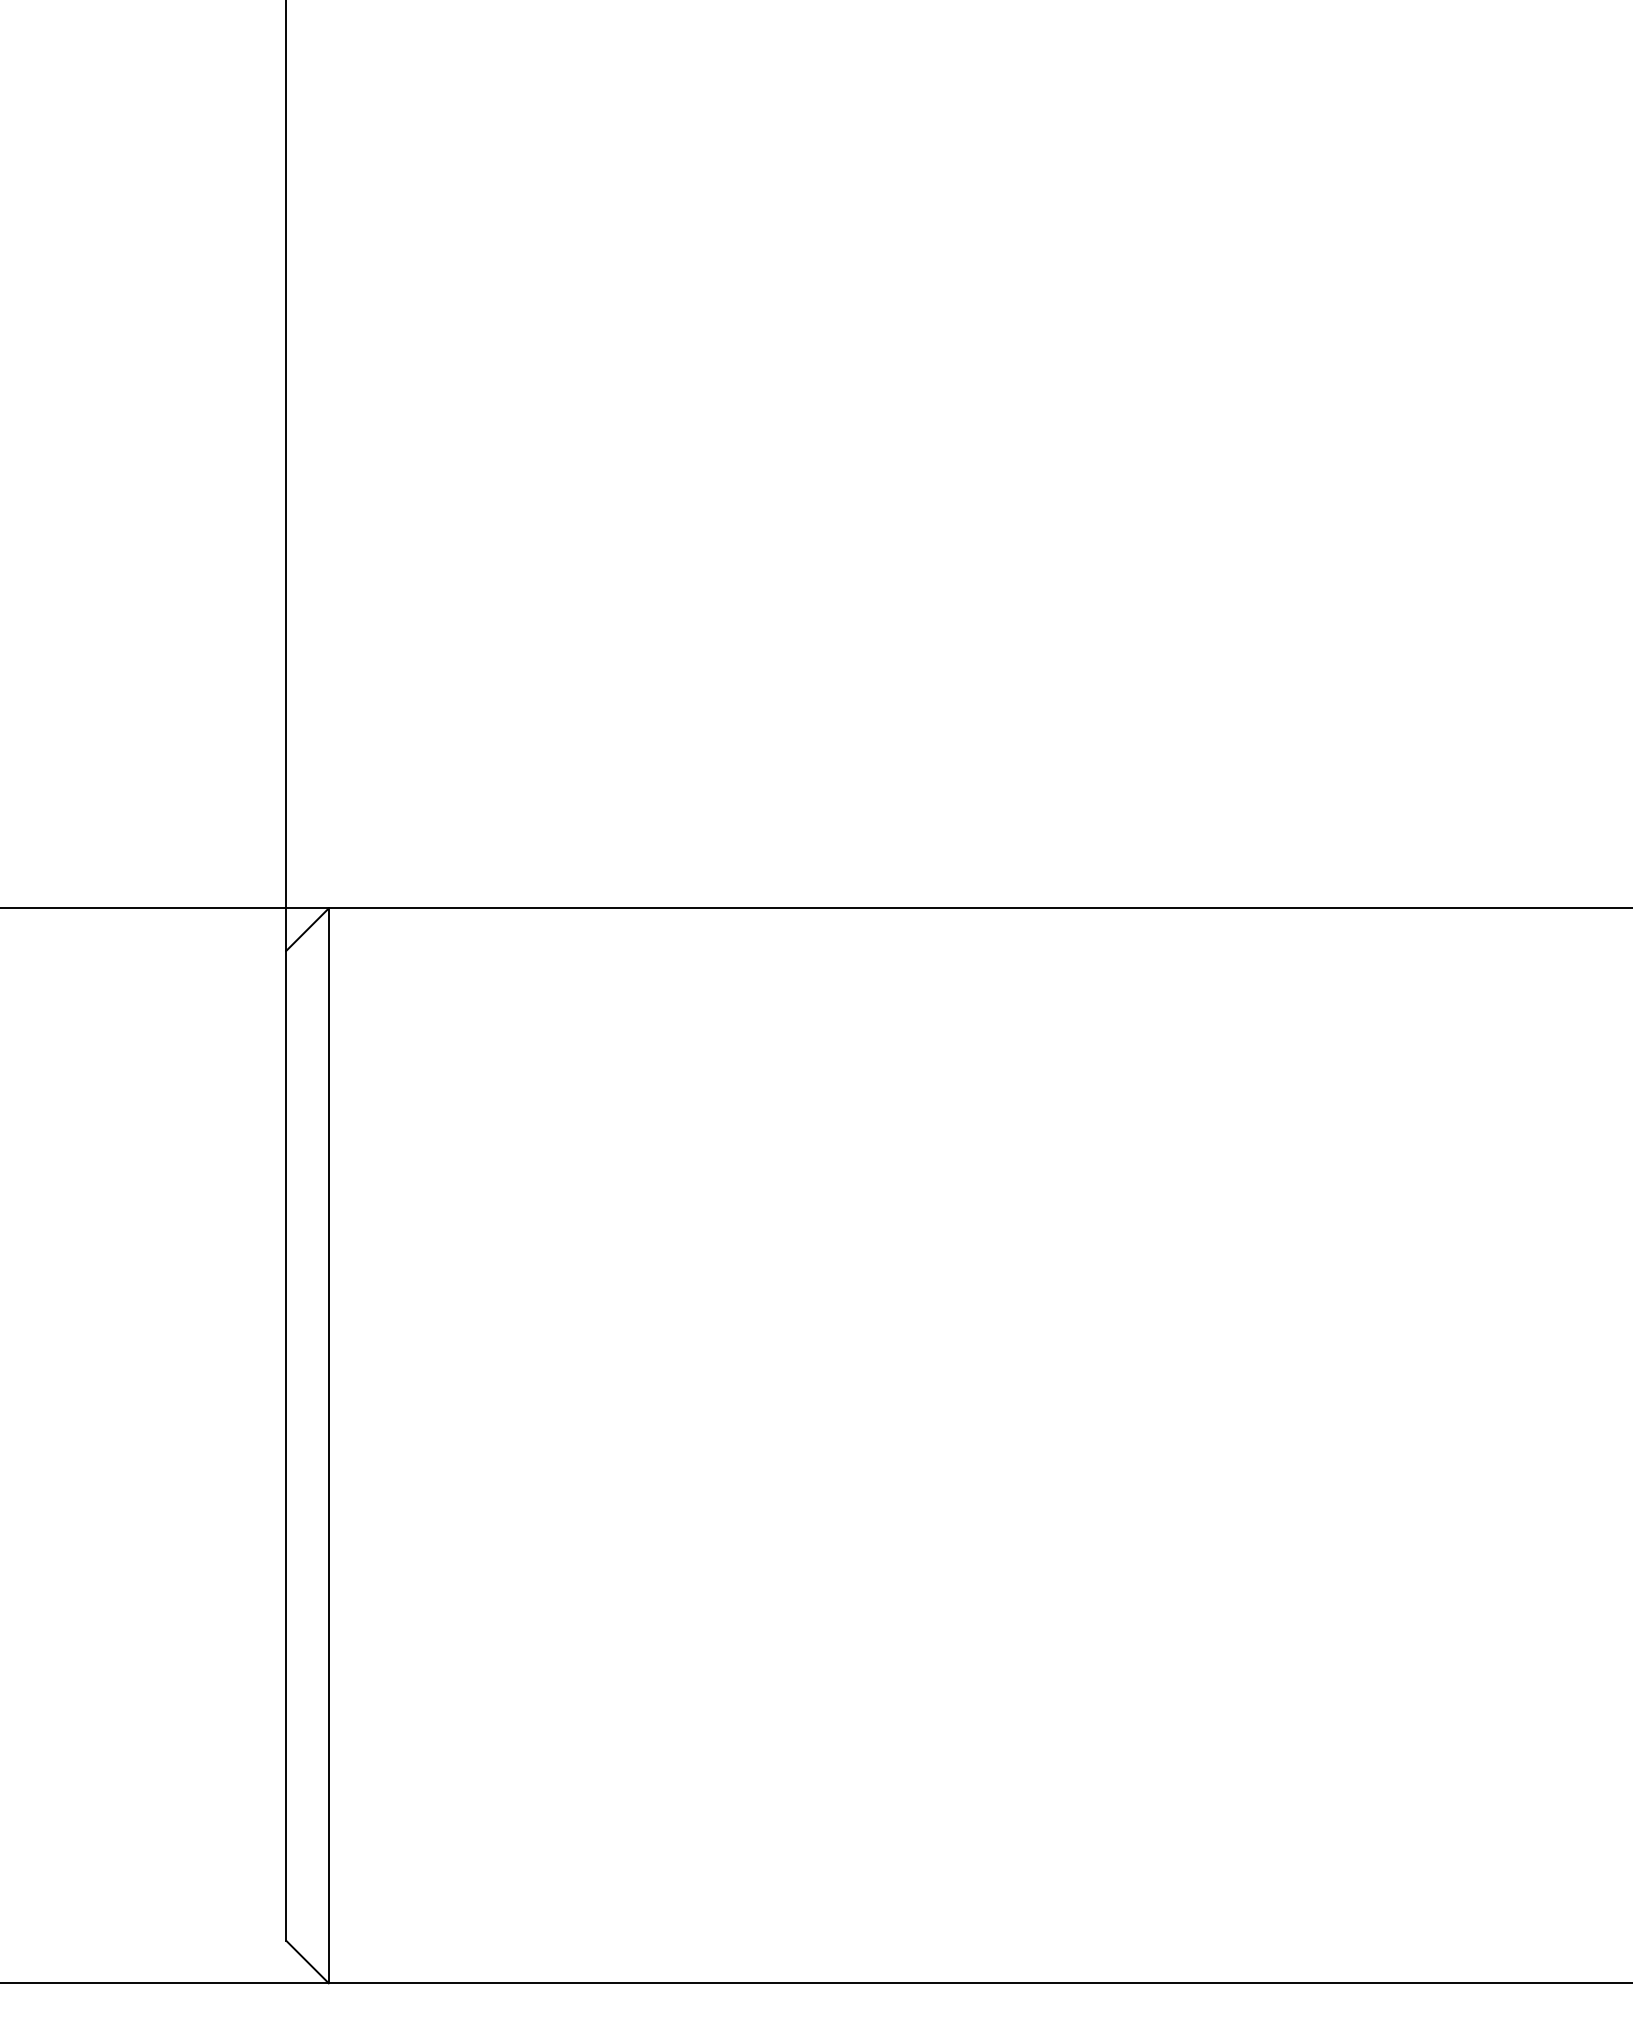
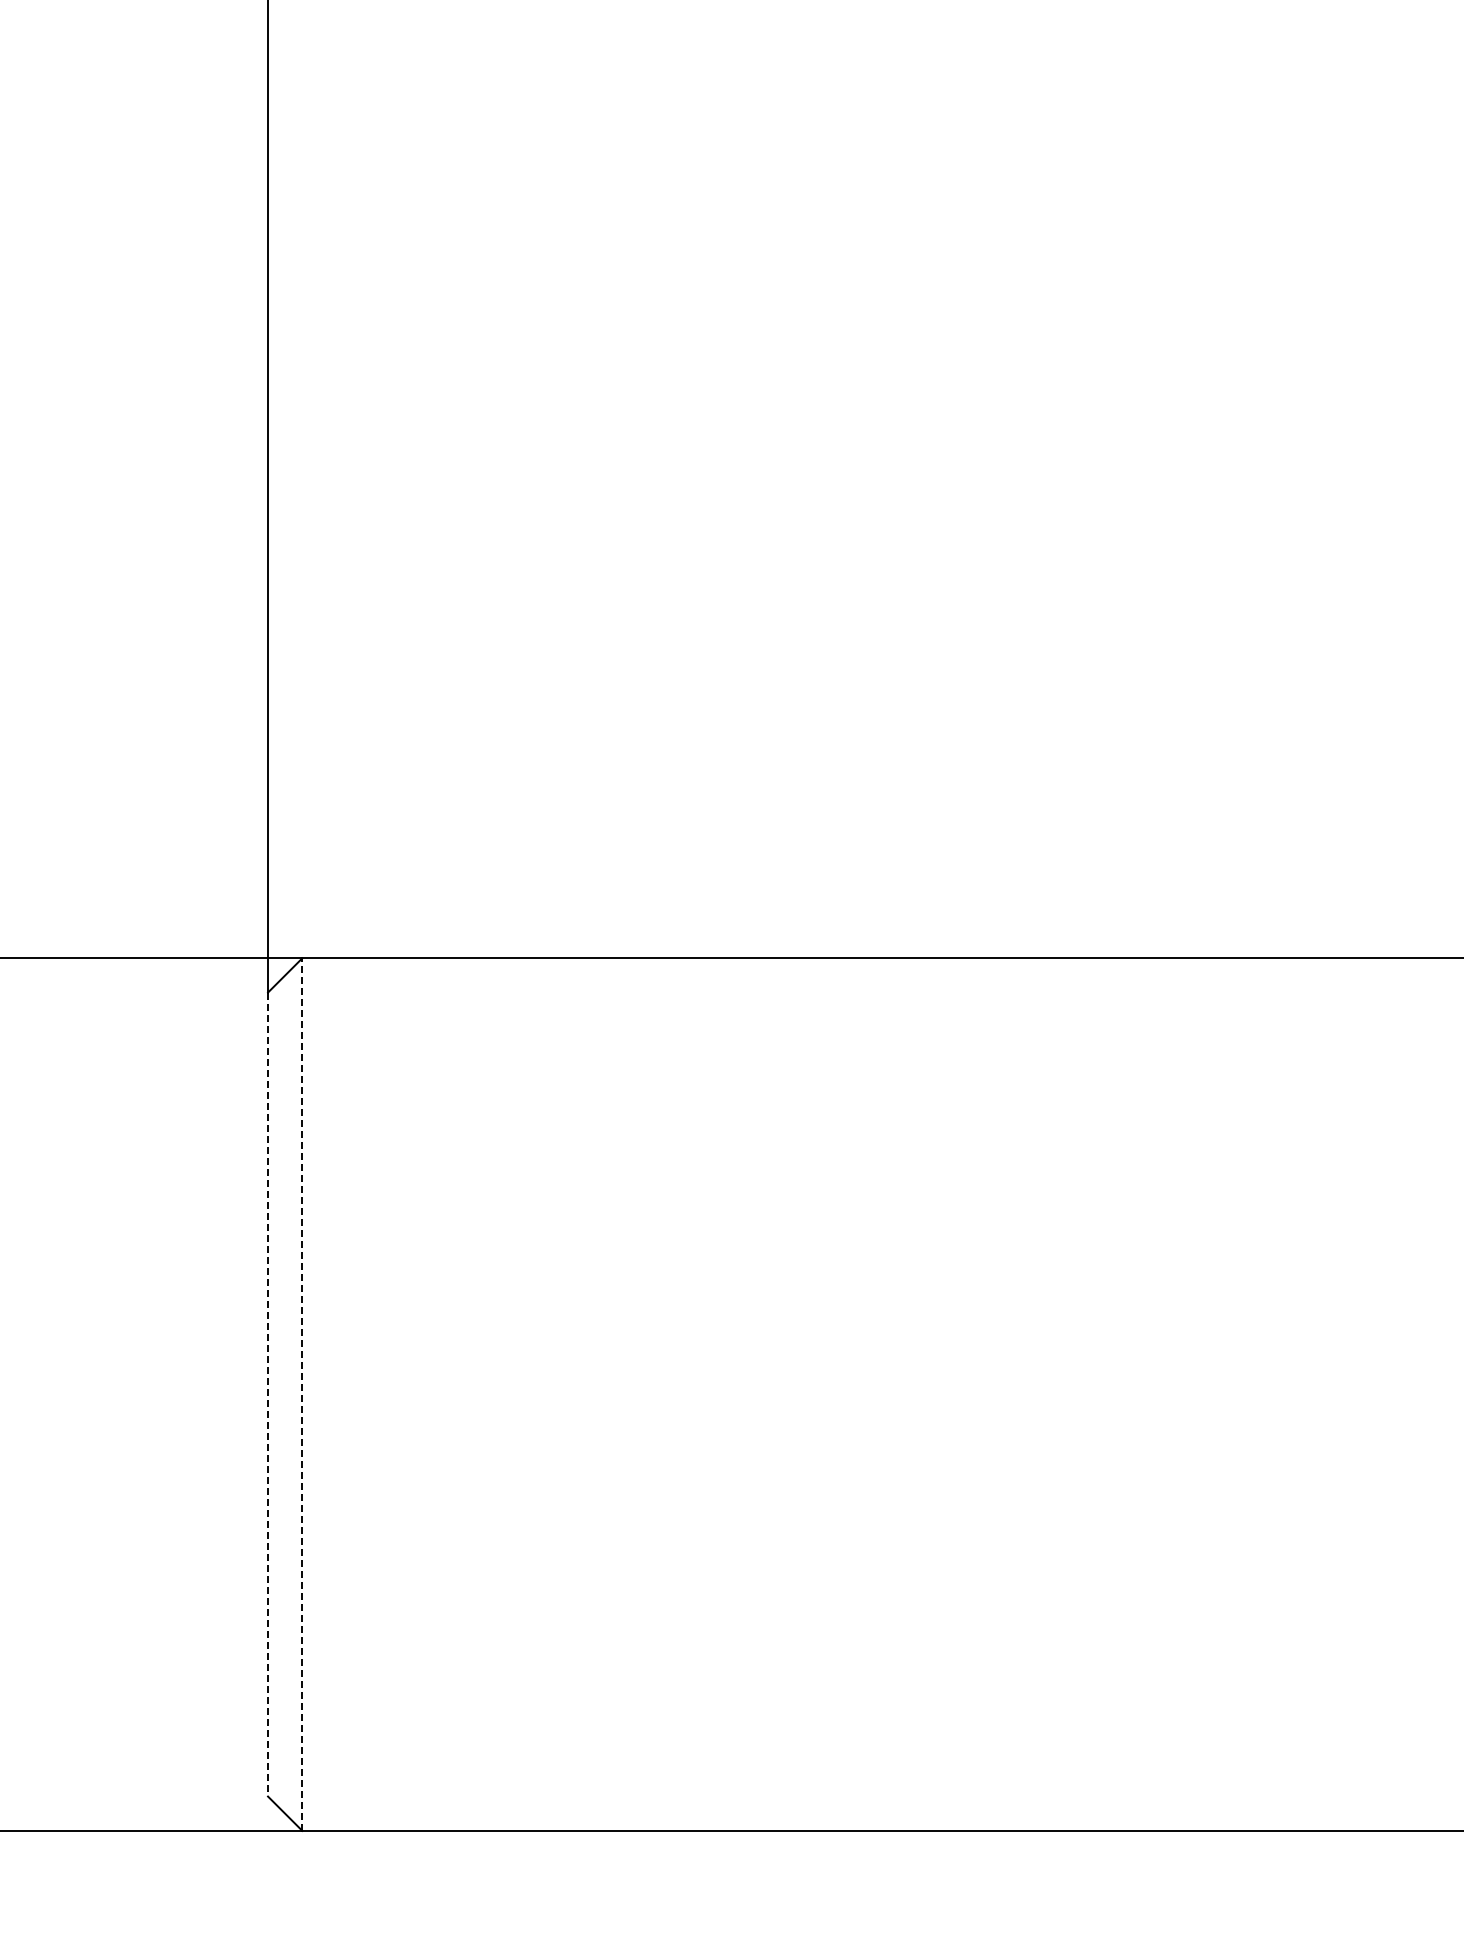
line: (287, 1445) -> (268, 1394), solid -> dashed
line: (328, 1445) -> (302, 1394), solid -> dashed

